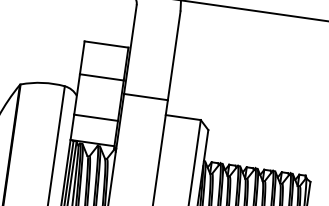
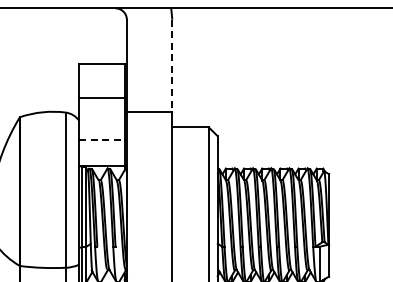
line: (174, 56) -> (172, 66), solid -> dashed
line: (95, 118) -> (101, 140), solid -> dashed

